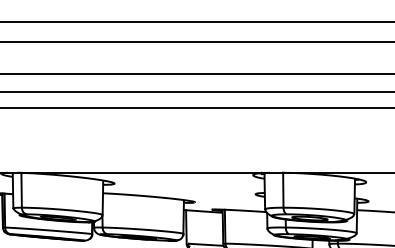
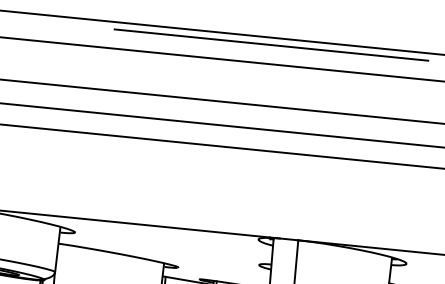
line: (248, 27) -> (271, 44), added

